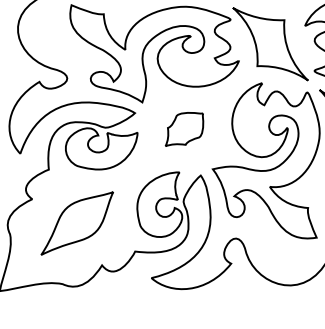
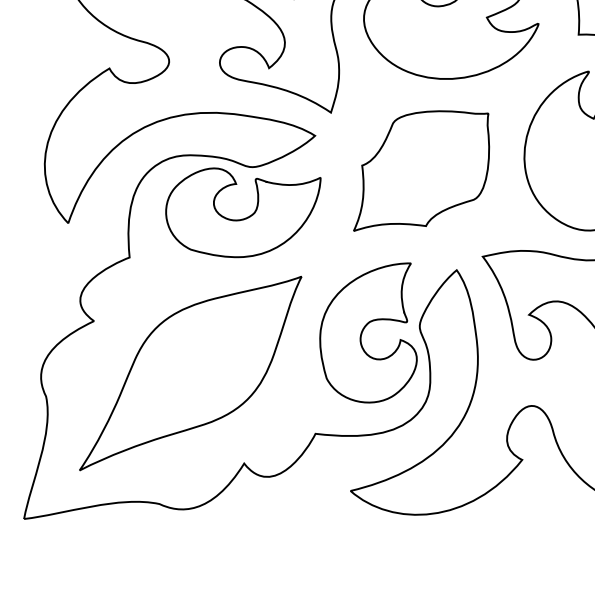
part: (184, 129) -> (421, 171), size x1.67
part: (77, 223) -> (191, 373), size x1.43

